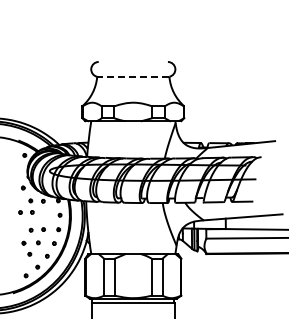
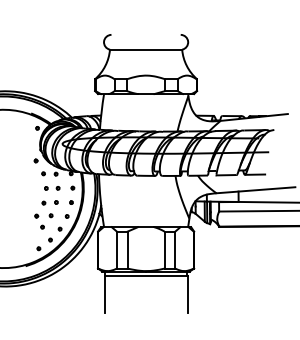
line: (132, 76) -> (145, 49), dashed -> solid
part: (26, 212) -> (52, 188), moved

